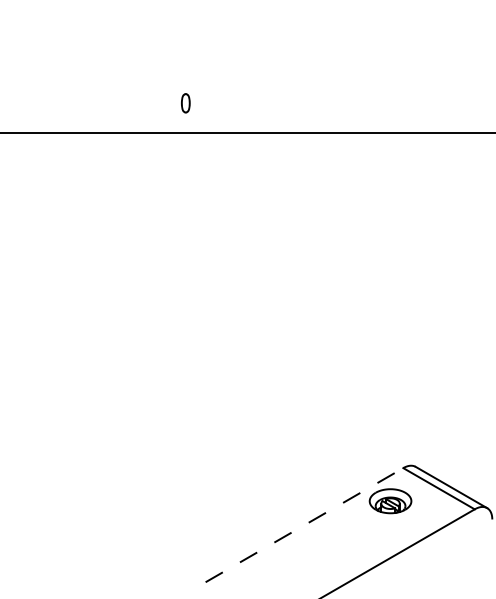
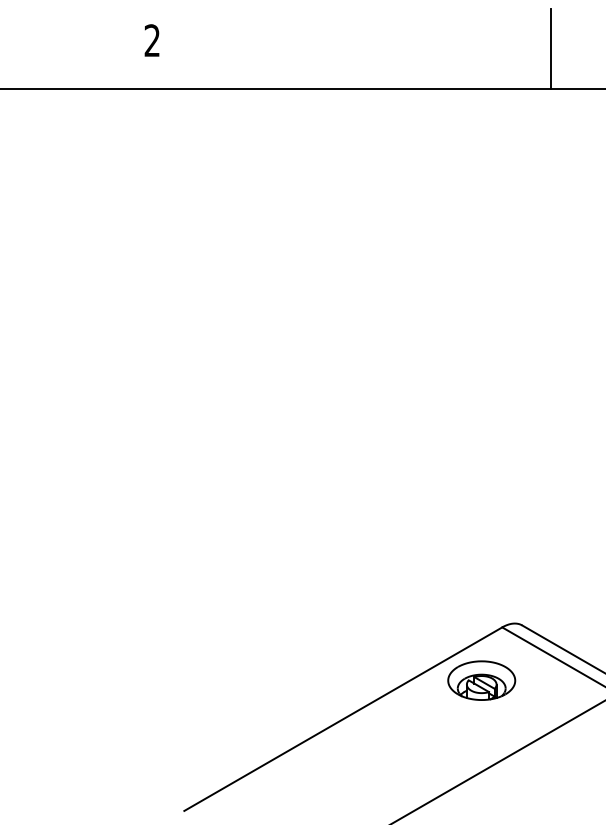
text: (185, 103) -> (151, 41), 0 -> 2
line: (433, 108) -> (550, 49), added
line: (304, 524) -> (343, 718), dashed -> solid

